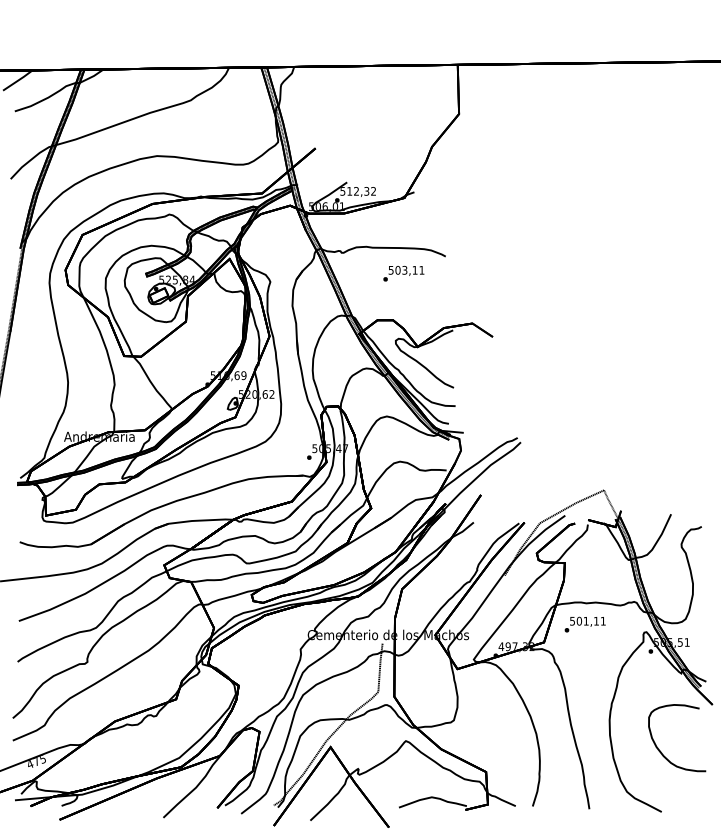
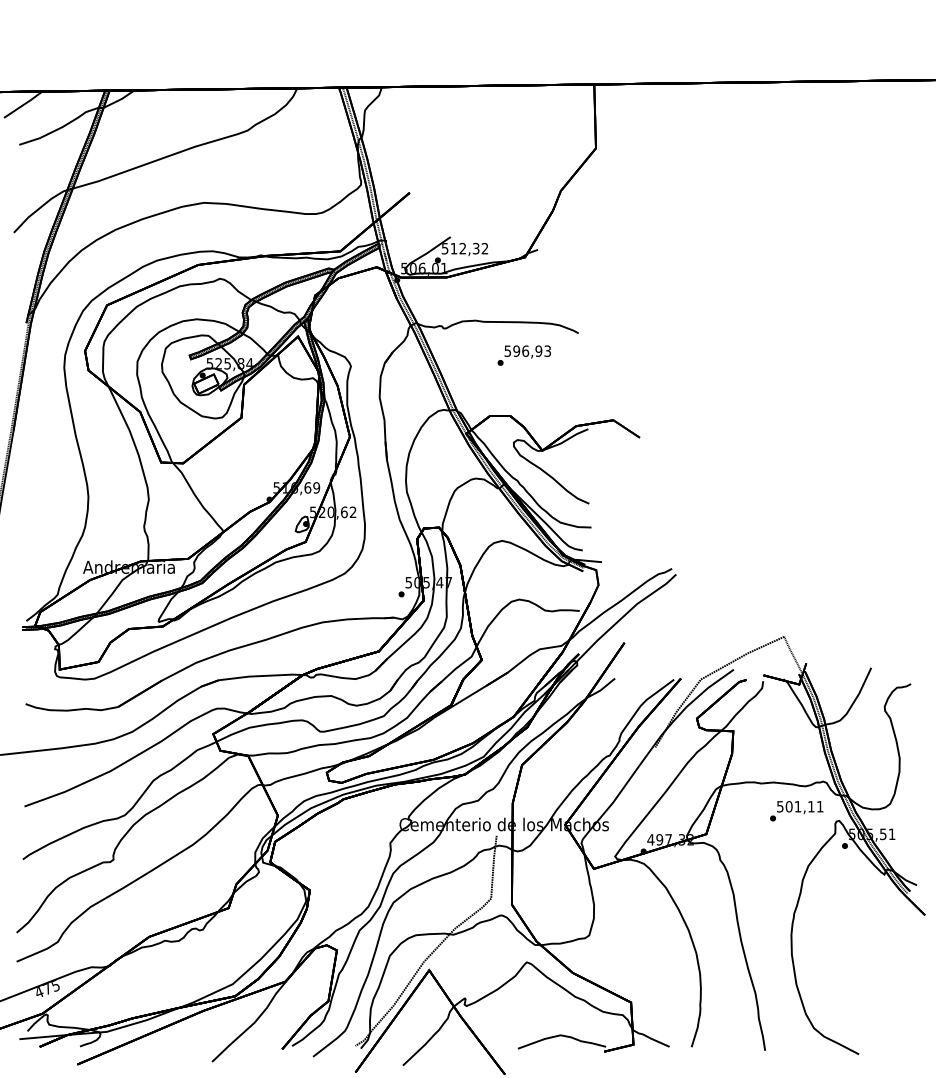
text: (410, 269) -> (532, 350), 503,11 -> 596,93
text: (585, 624) -> (796, 811), moved
part: (659, 749) -> (856, 973), removed

